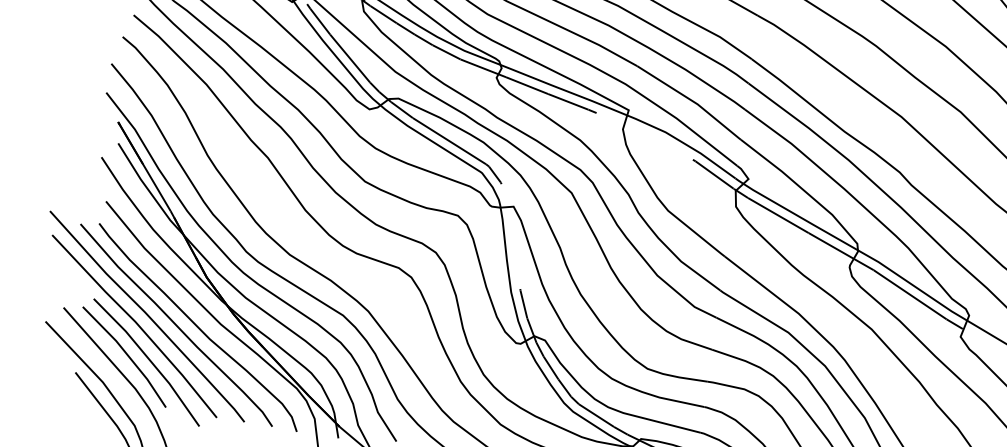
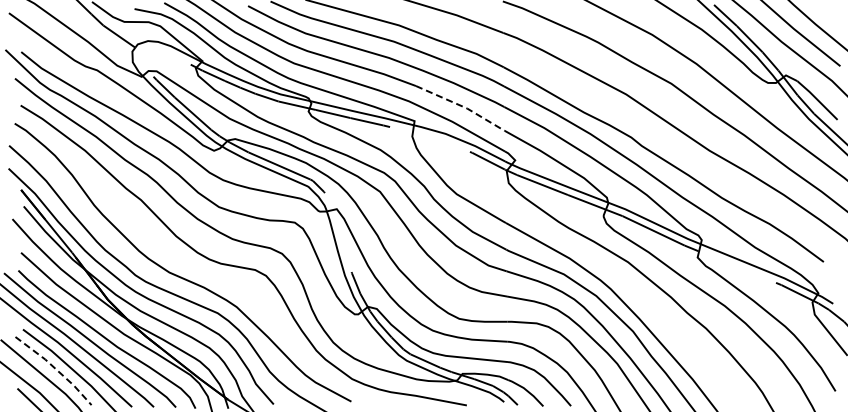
line: (693, 101) -> (463, 106), solid -> dashed
line: (127, 354) -> (55, 368), solid -> dashed

